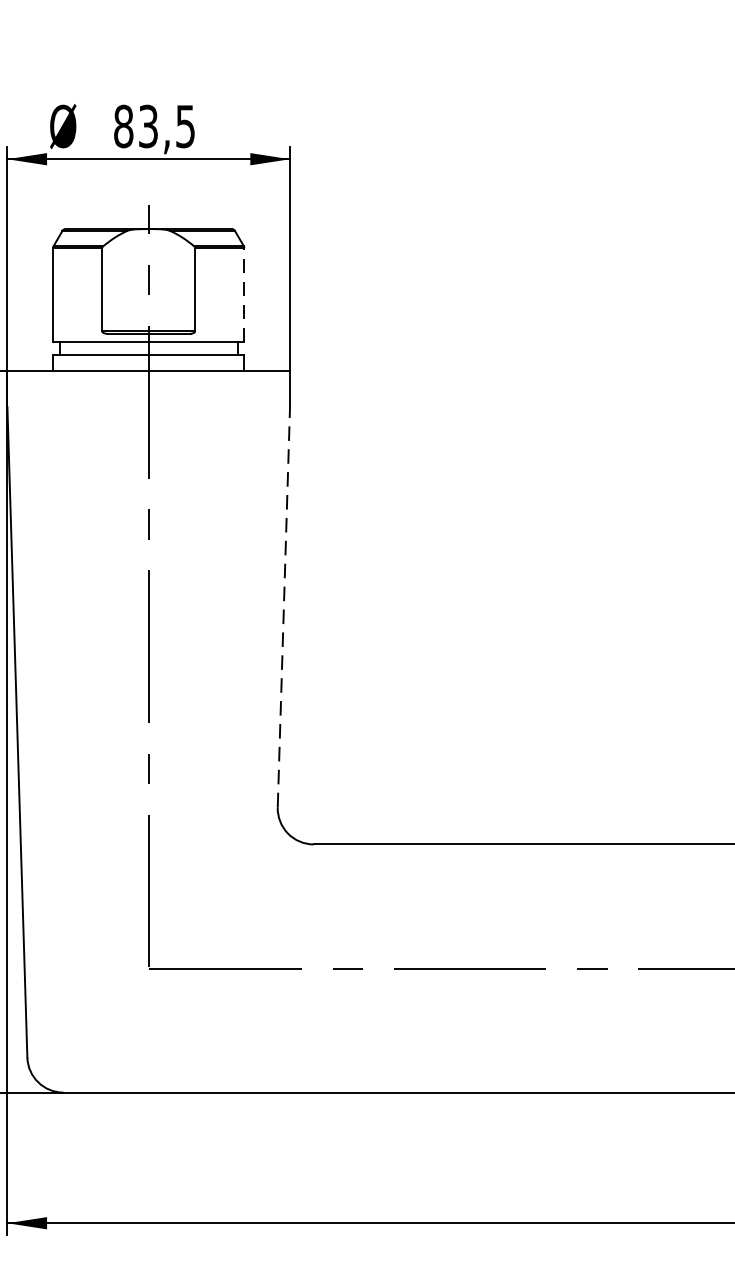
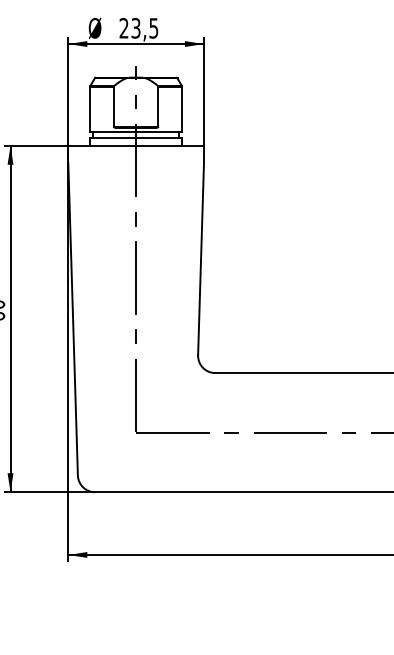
text: (122, 126) -> (123, 28), 83,5 -> 23,5
line: (245, 295) -> (182, 109), dashed -> solid
line: (284, 605) -> (201, 258), dashed -> solid

